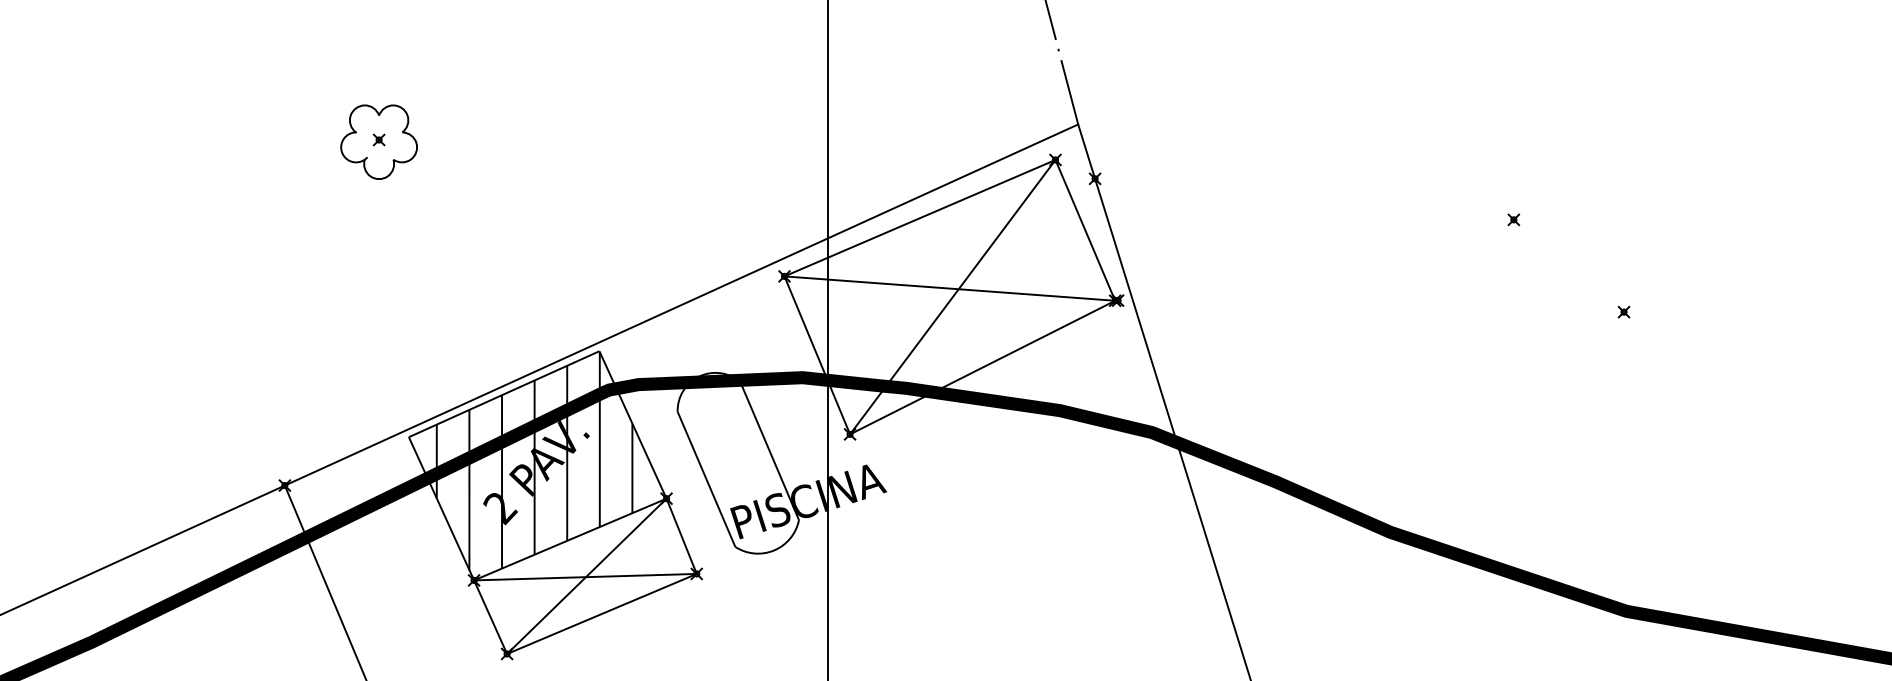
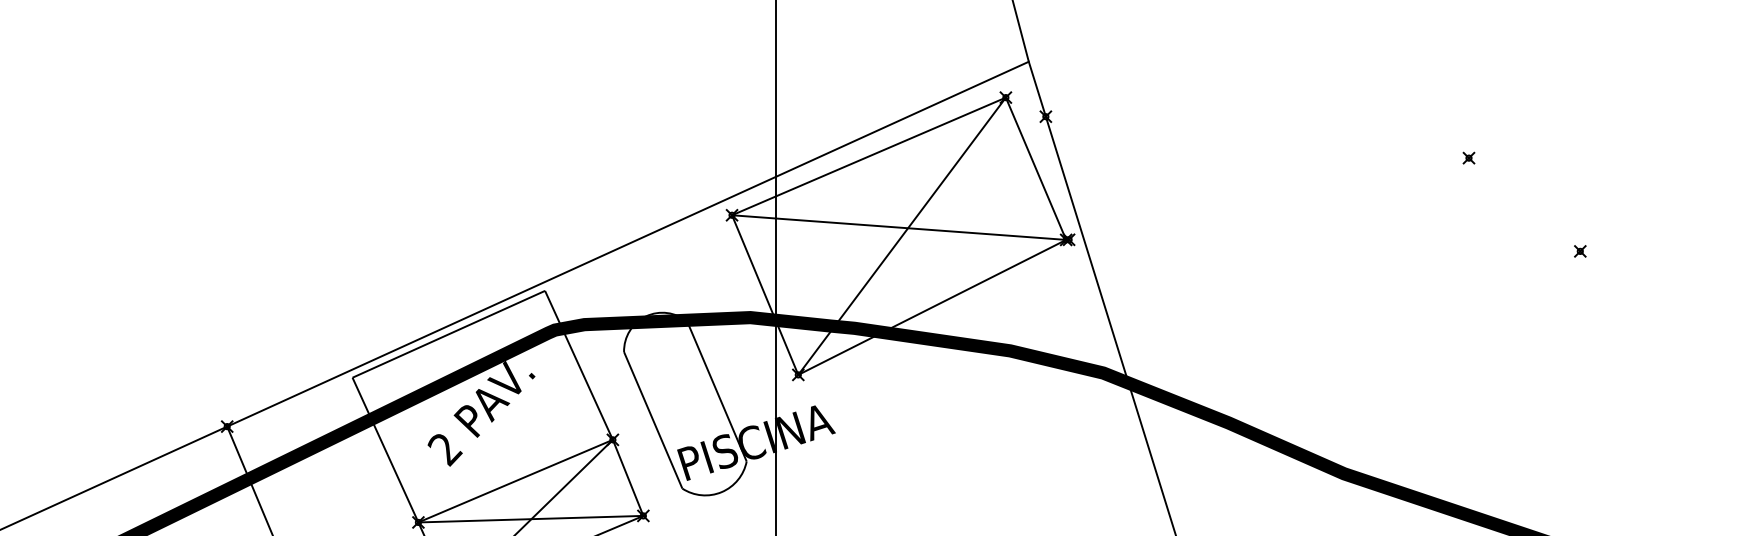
part: (378, 141) -> (321, 78), removed
hatch: (550, 461) -> (495, 402), removed

